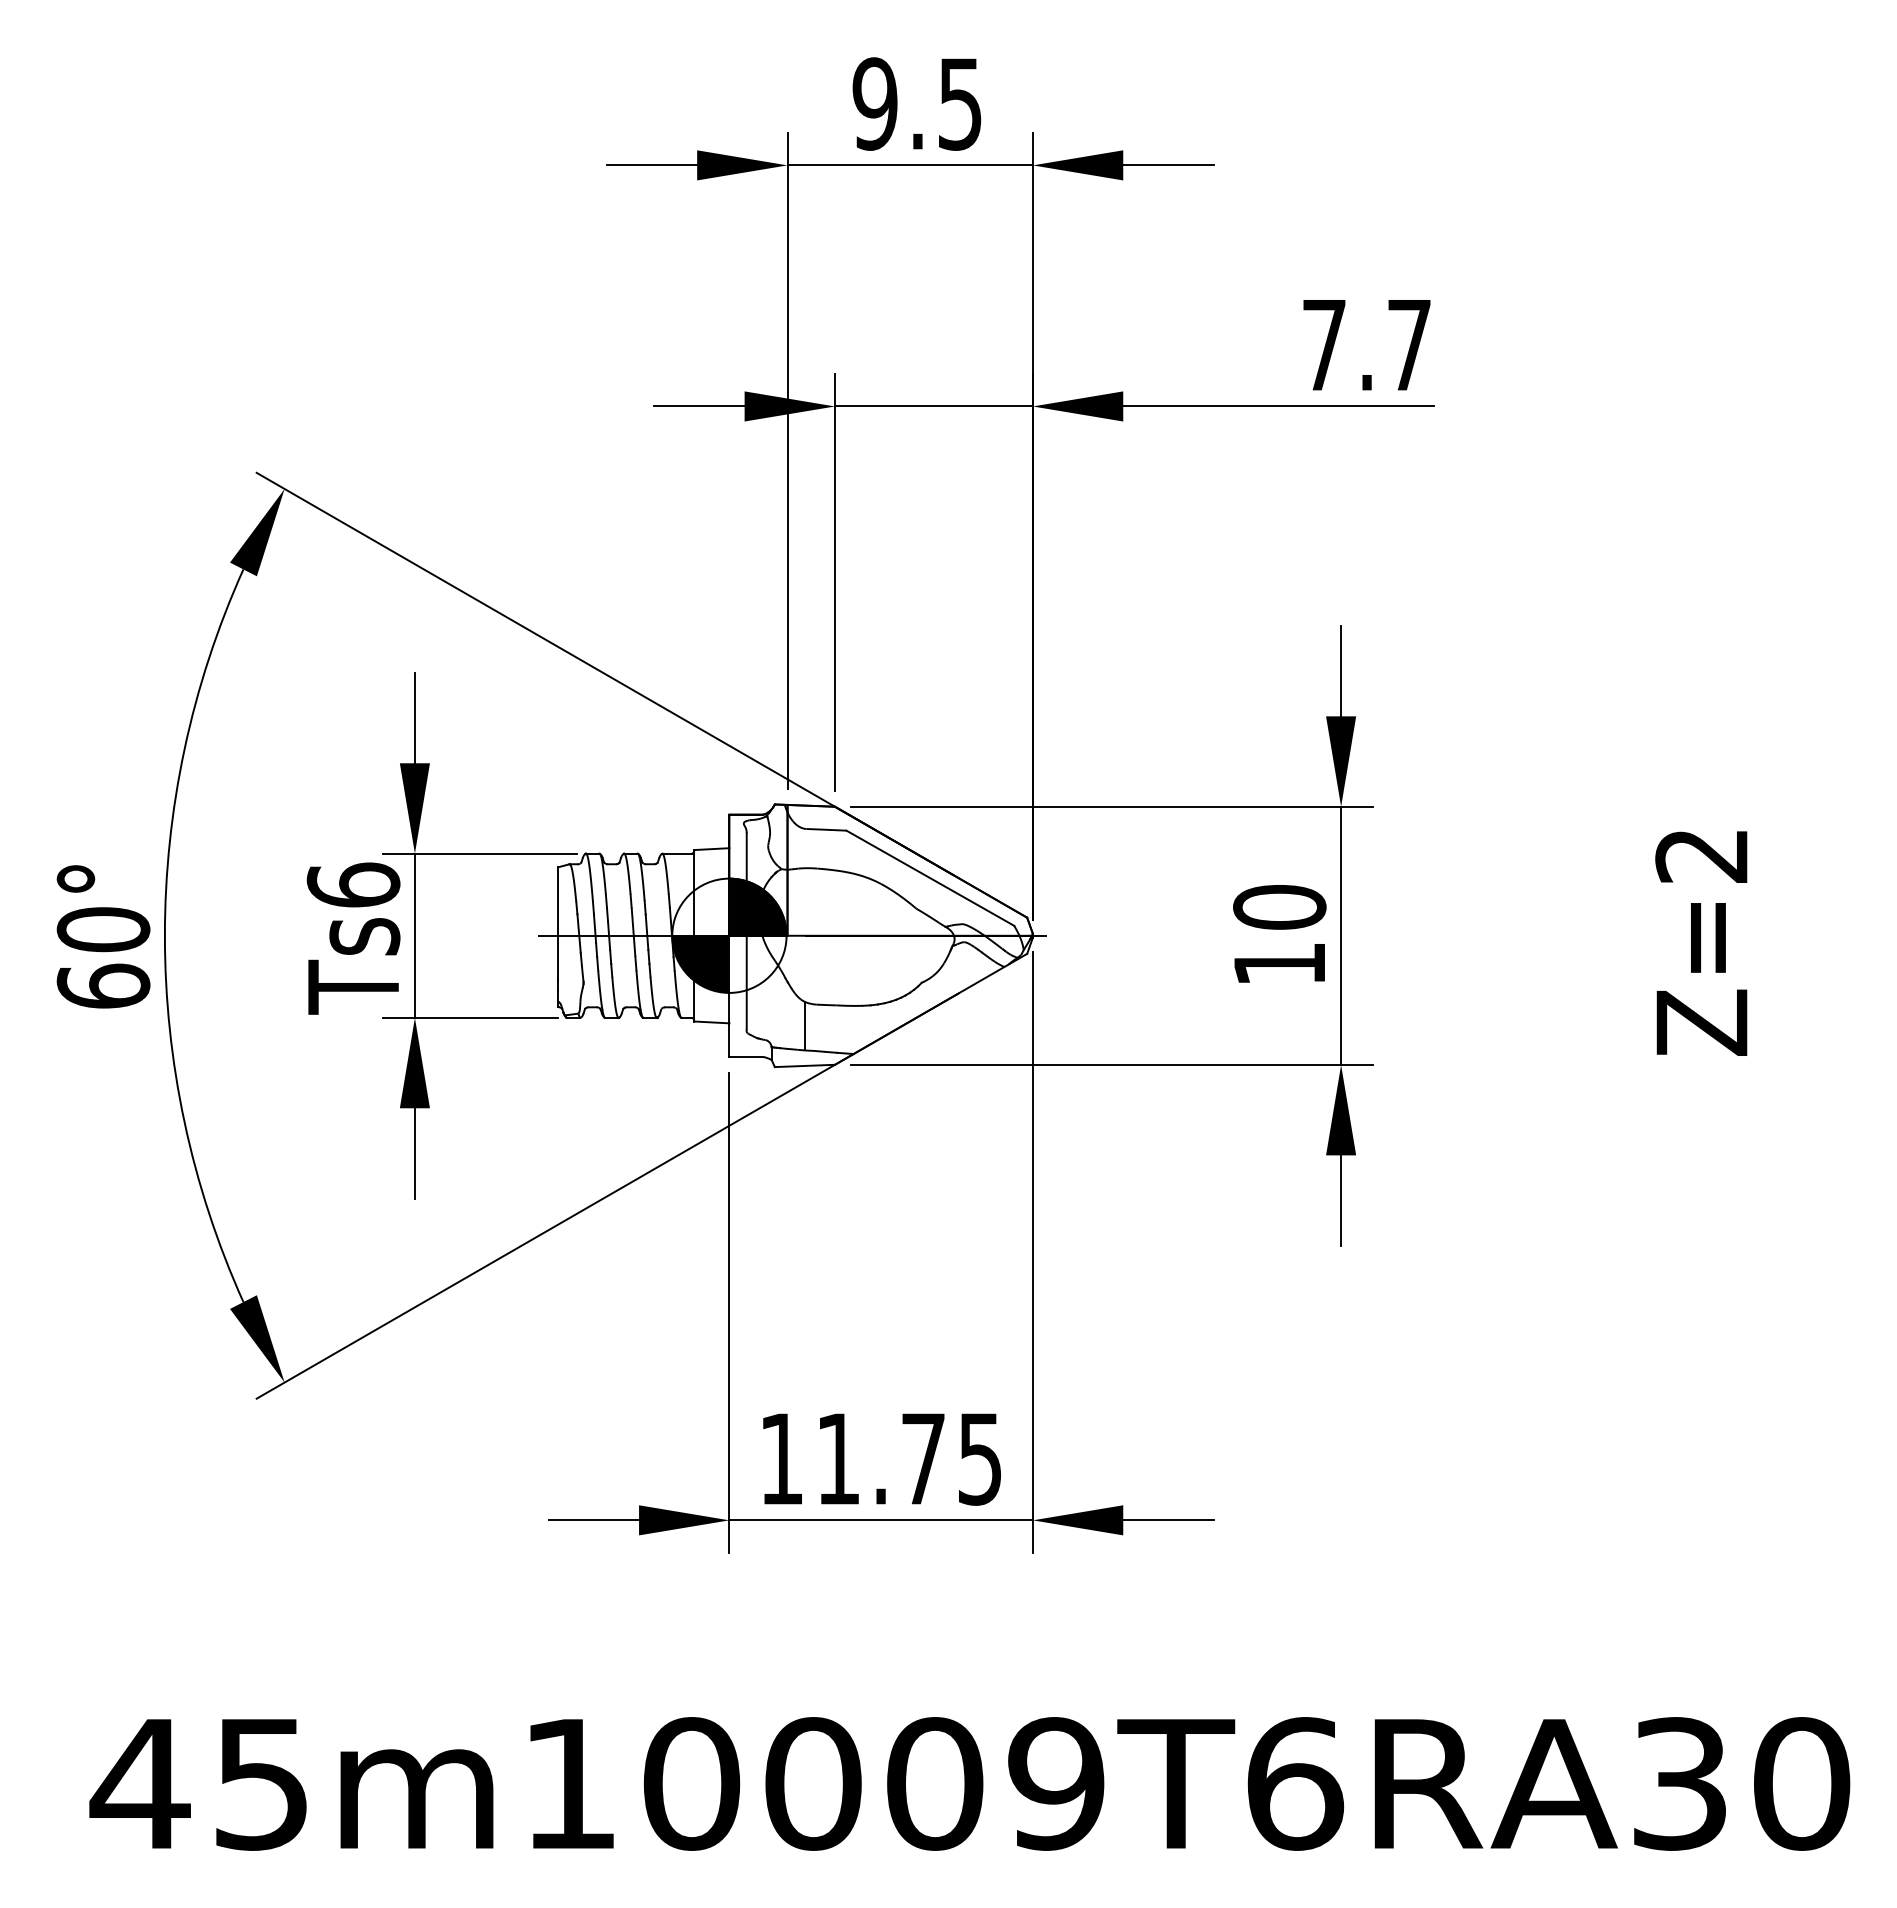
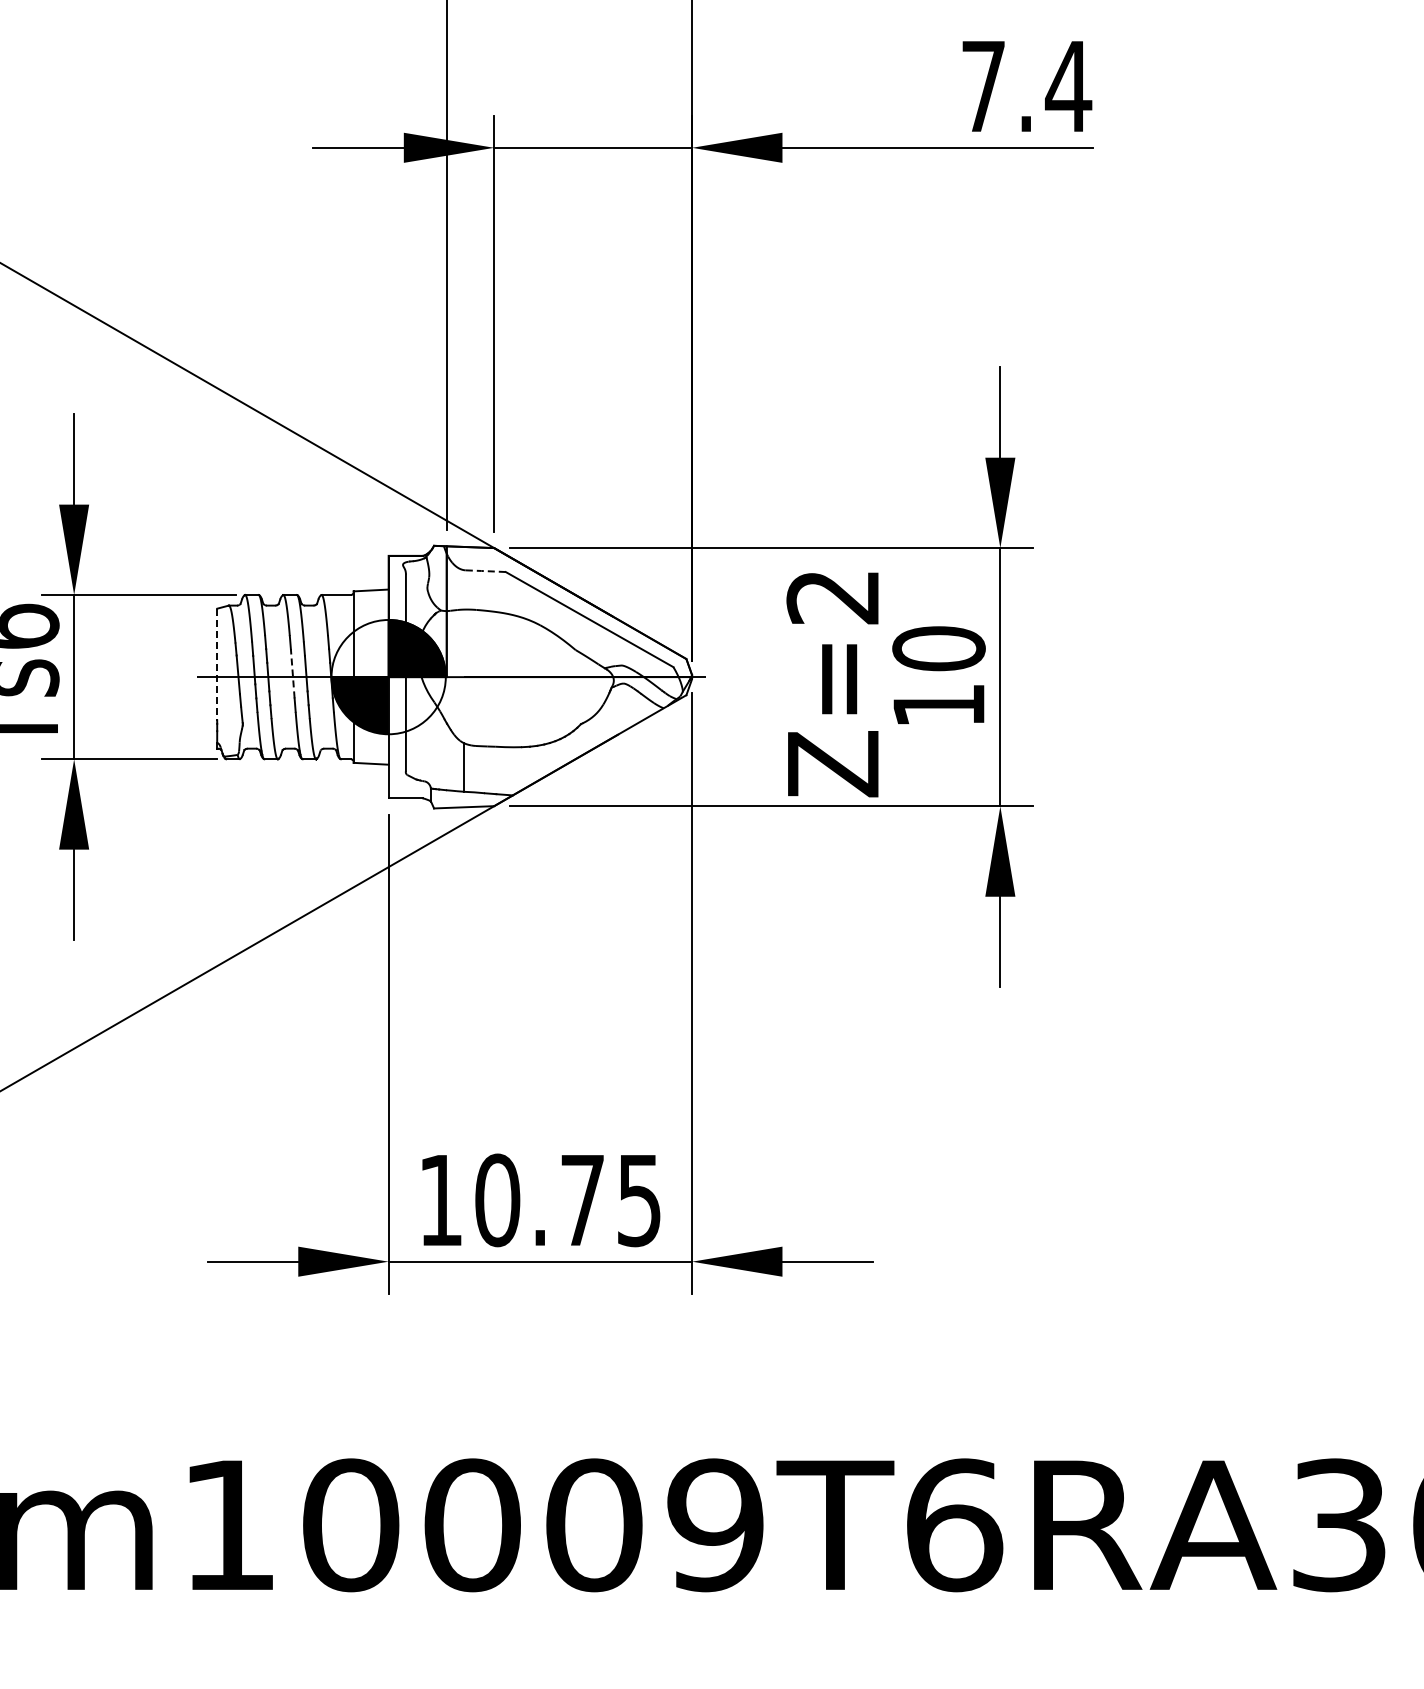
text: (1408, 345) -> (1067, 86), 7.7 -> 7.4
line: (827, 829) -> (486, 570), solid -> dashed
line: (557, 923) -> (216, 664), solid -> dashed
line: (633, 931) -> (292, 672), solid -> dashed
text: (1701, 943) -> (832, 684), moved
text: (838, 1458) -> (497, 1199), 11.75 -> 10.75

